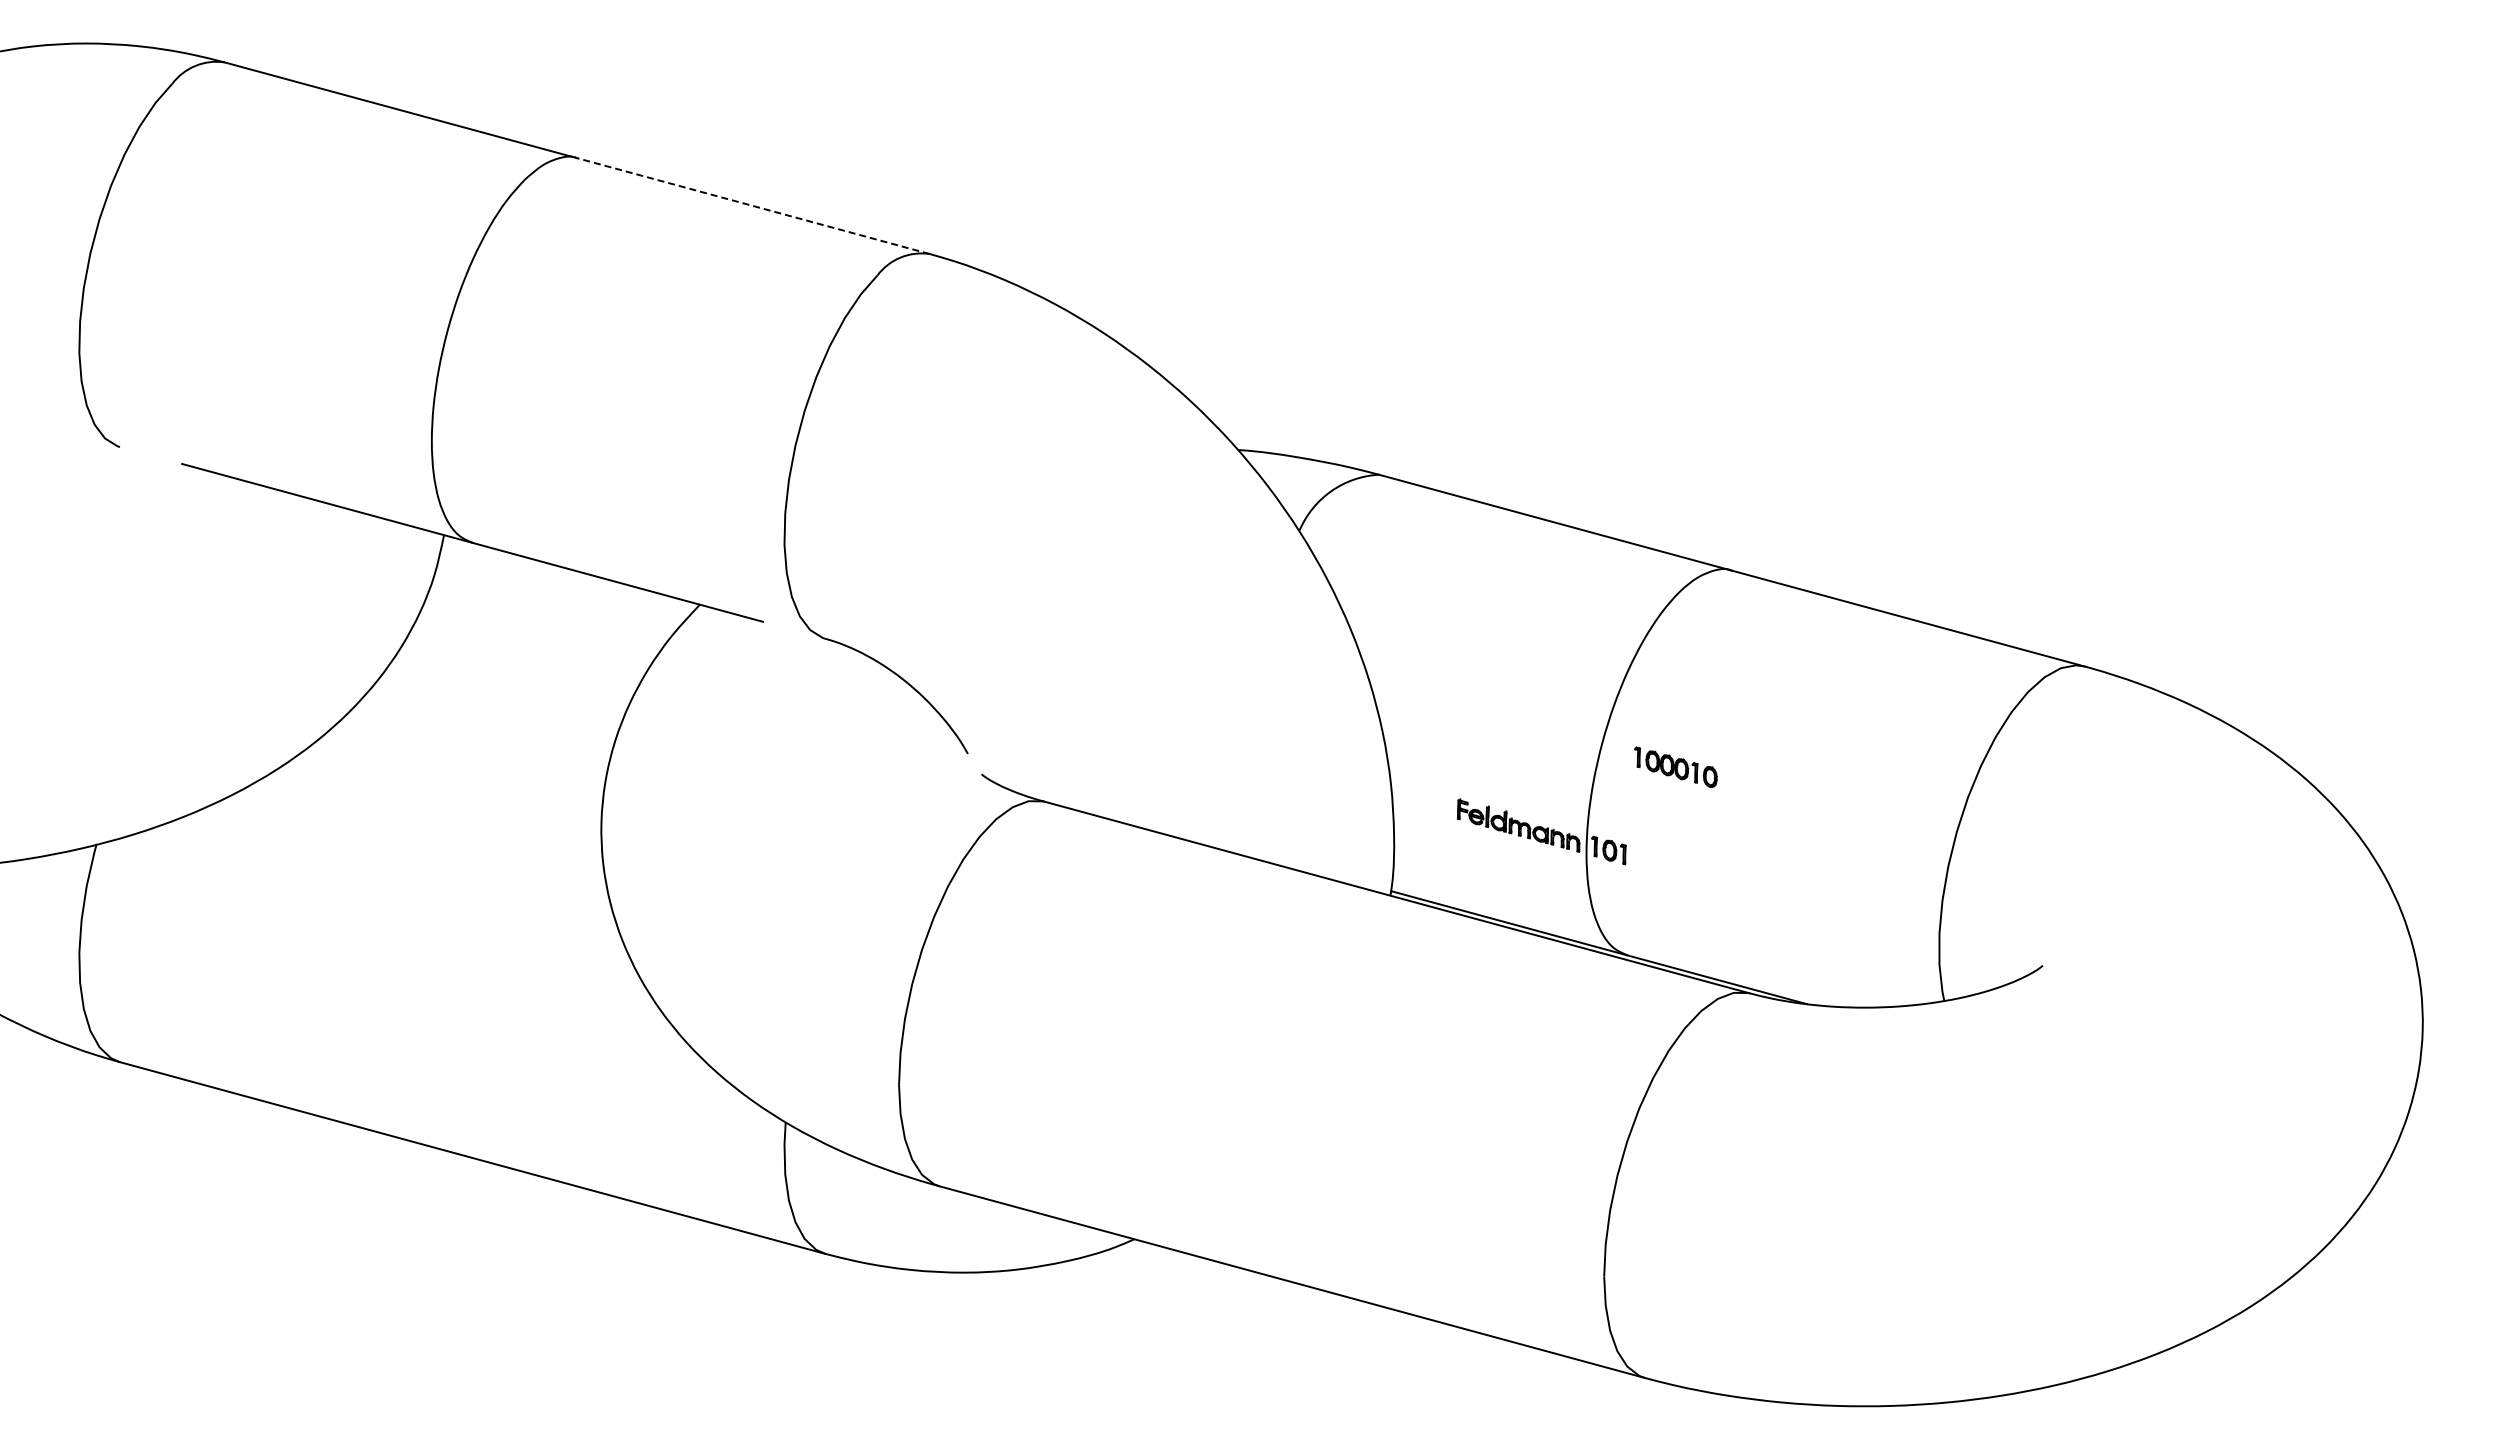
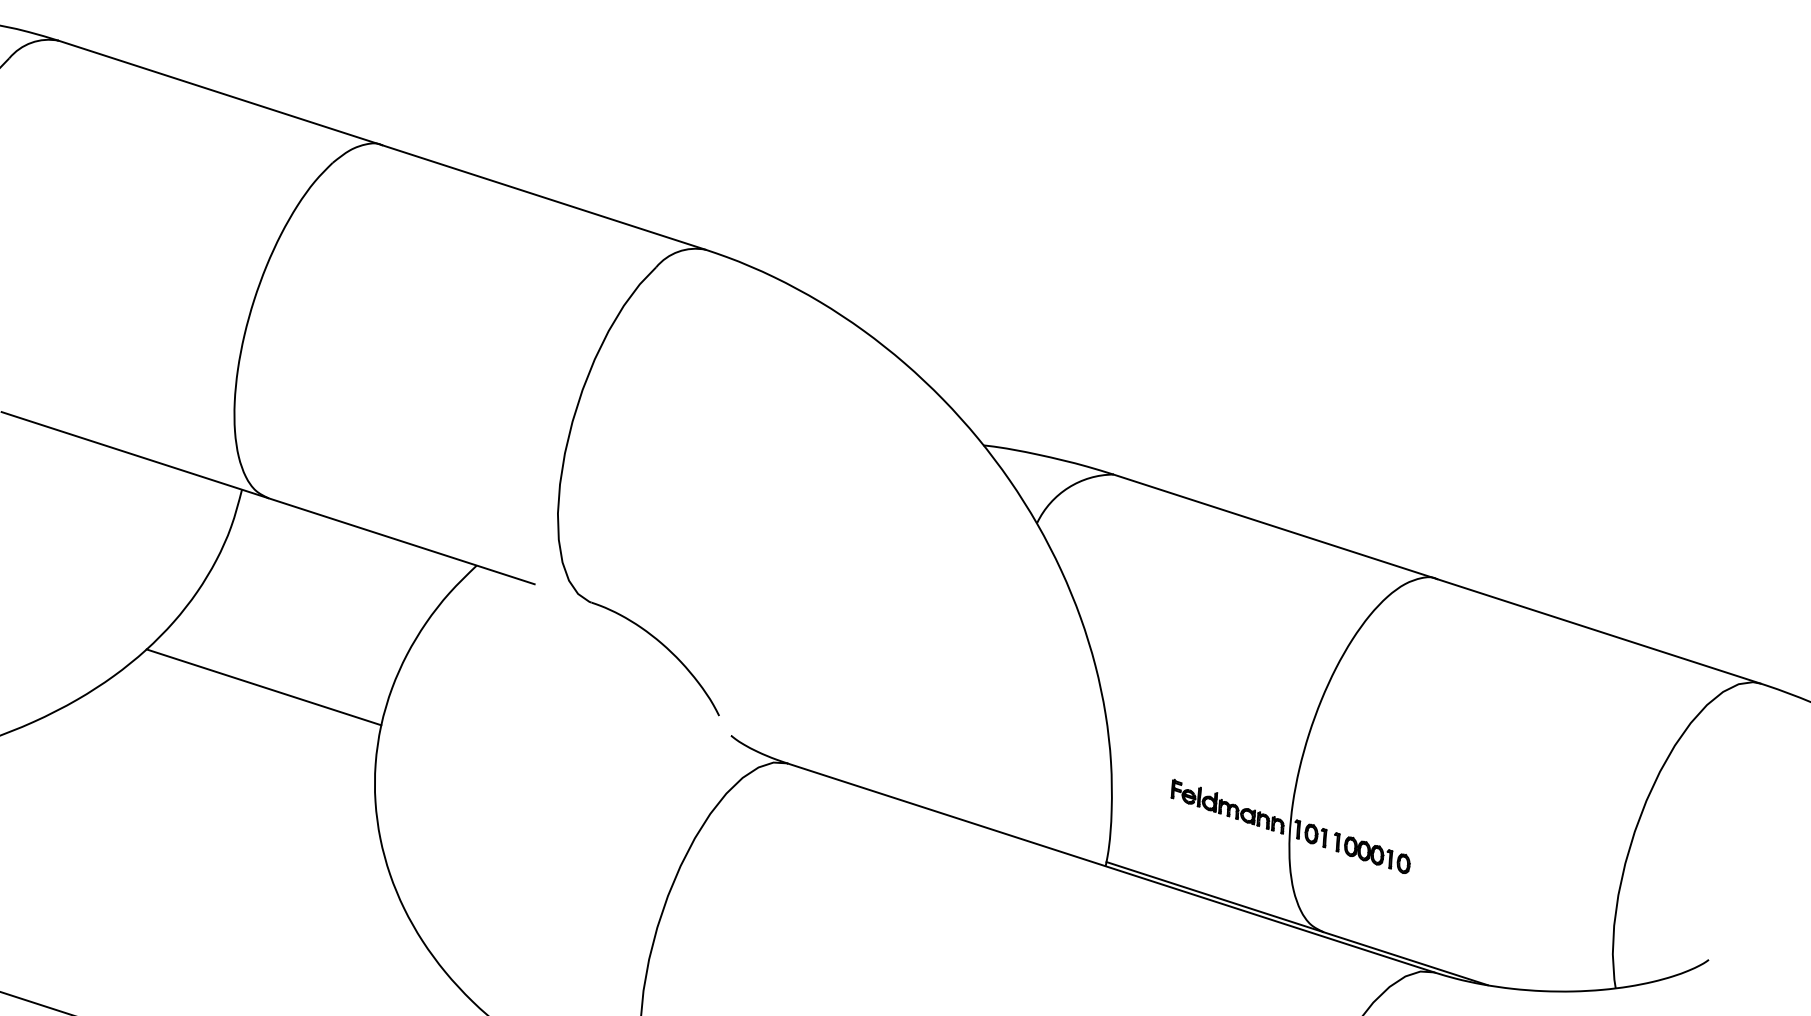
line: (753, 206) -> (543, 197), dashed -> solid
line: (477, 746) -> (263, 687), added
part: (1675, 766) -> (1371, 852), moved

